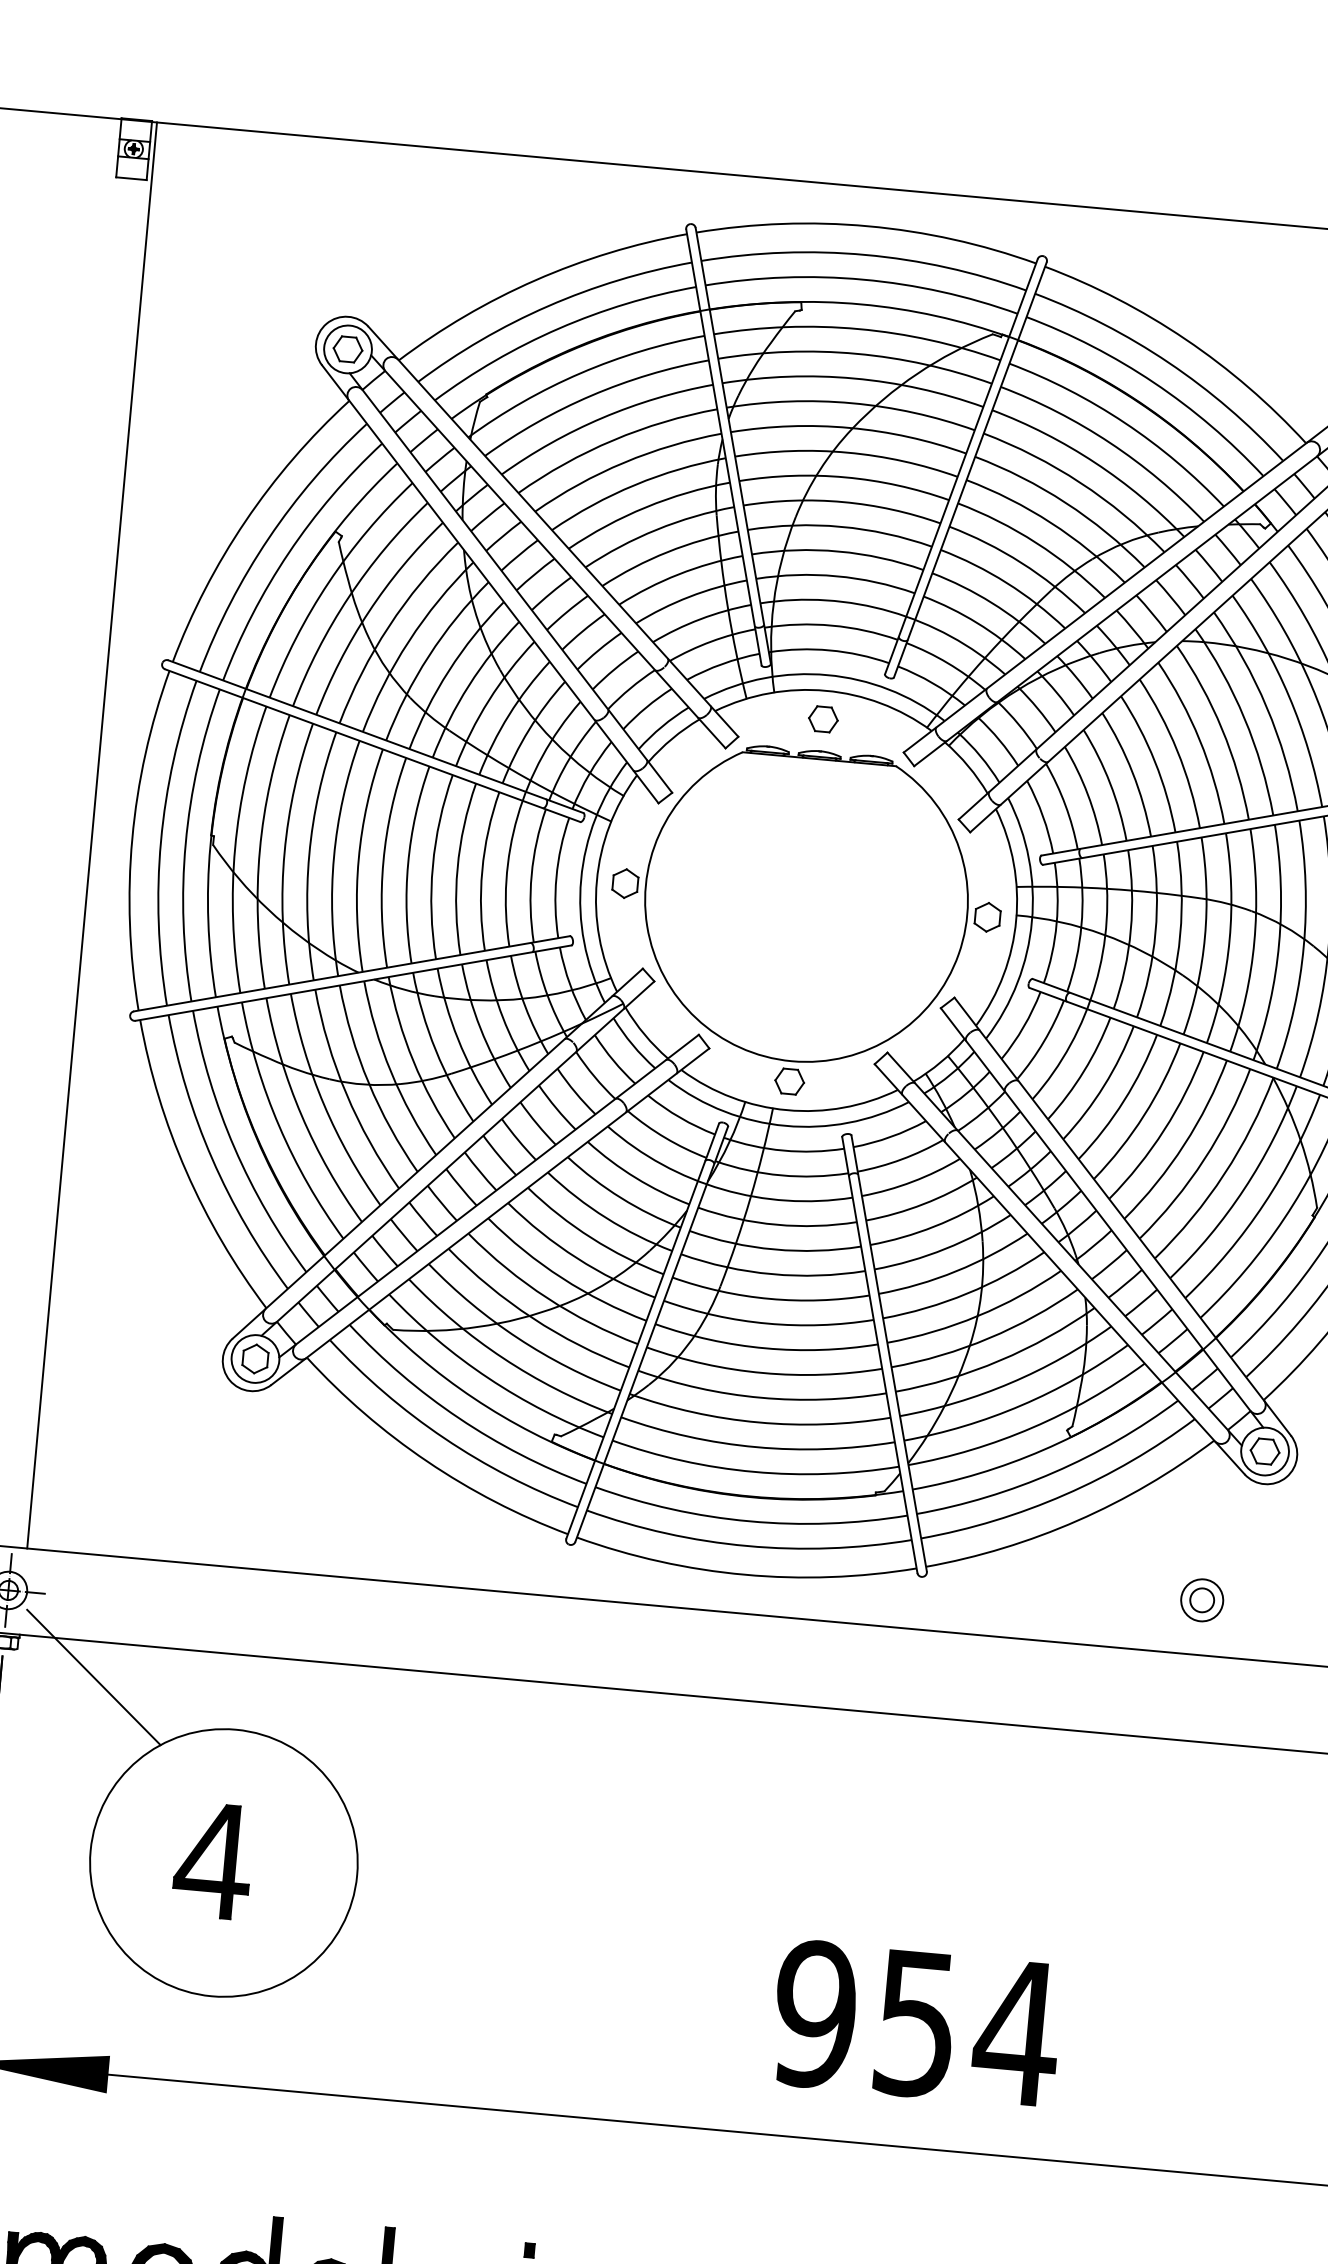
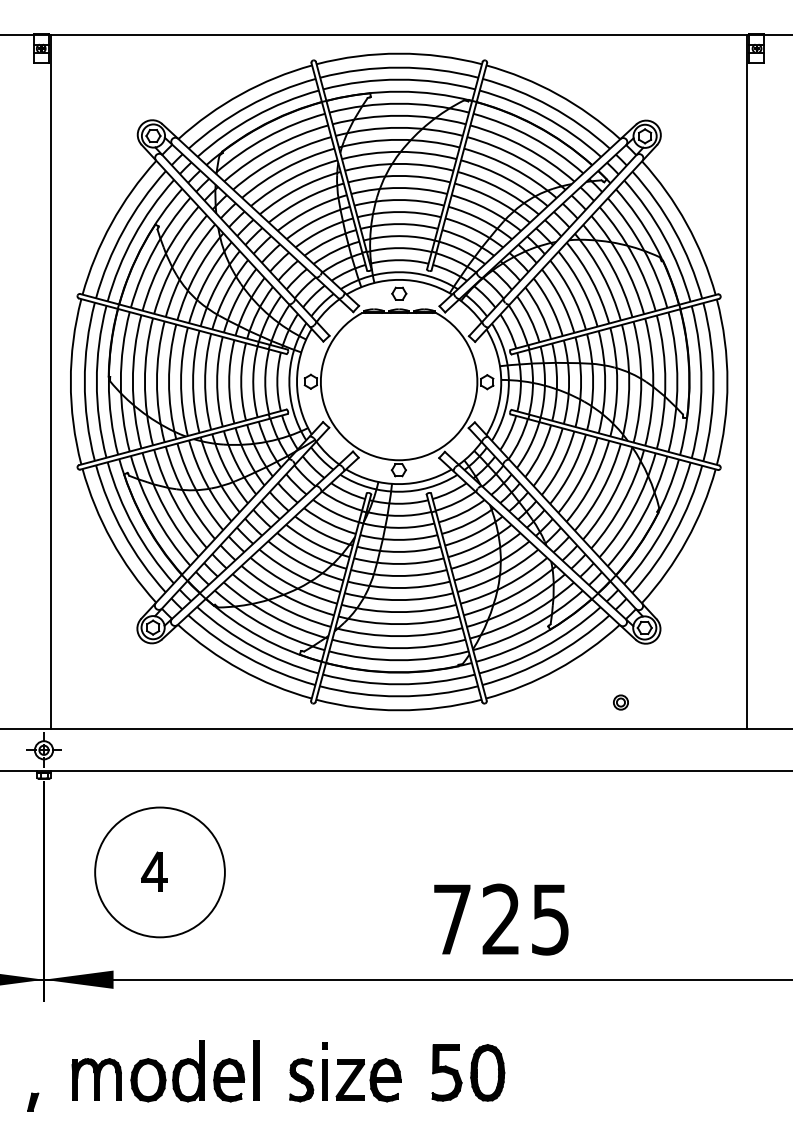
part: (1201, 1600) -> (620, 702), size x0.7
line: (92, 1677) -> (88, 788), removed
part: (212, 1860) -> (154, 871), size x0.7
text: (916, 2023) -> (501, 919), 954 -> 725

